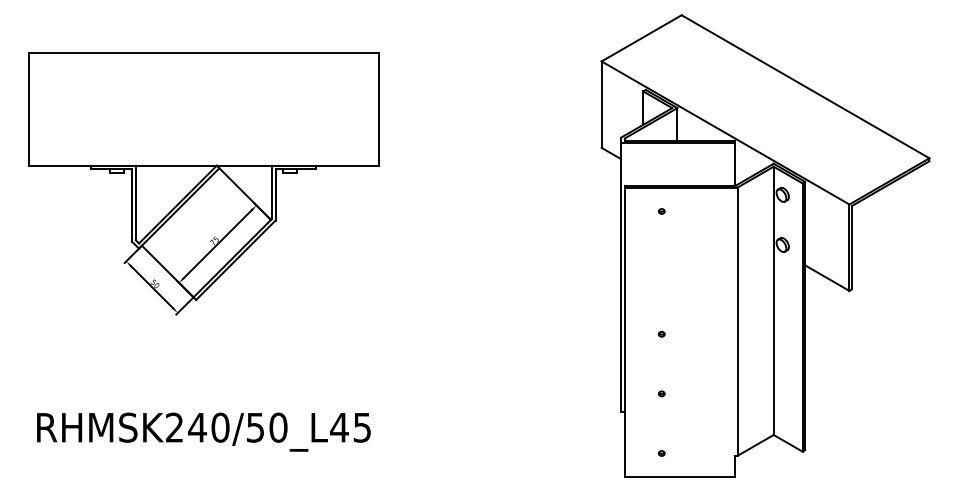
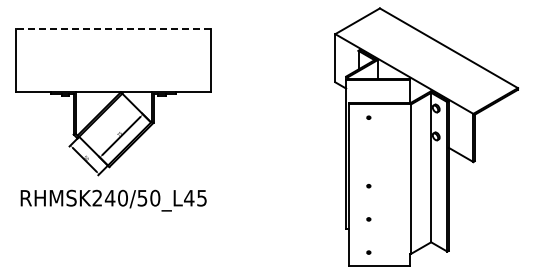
line: (203, 53) -> (113, 29), solid -> dashed
text: (203, 431) -> (113, 200), moved

